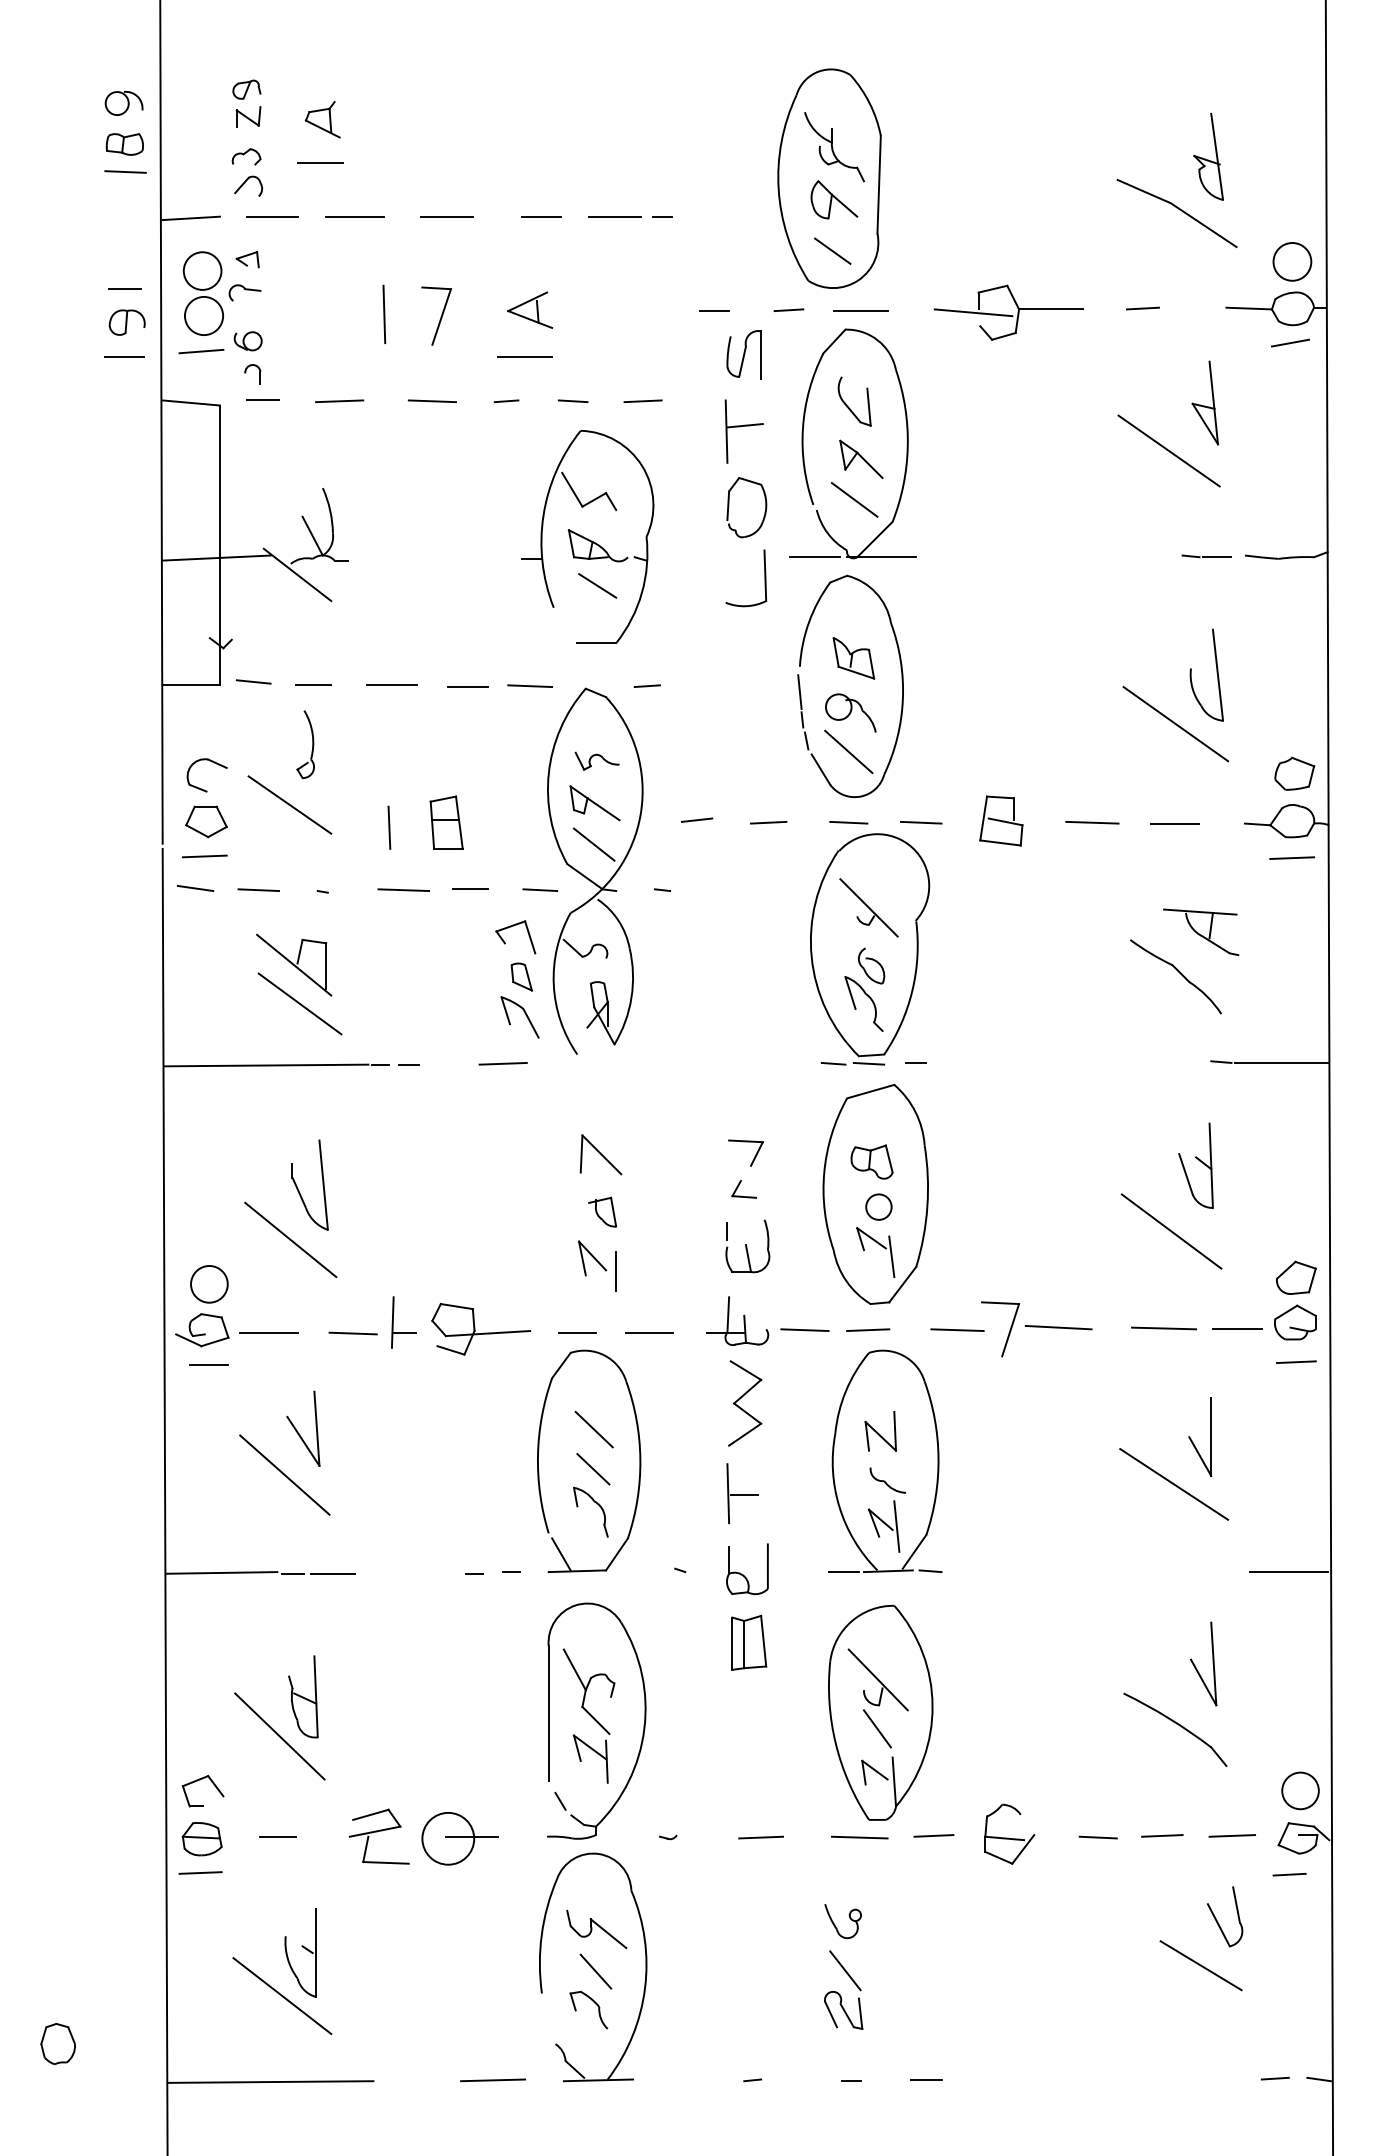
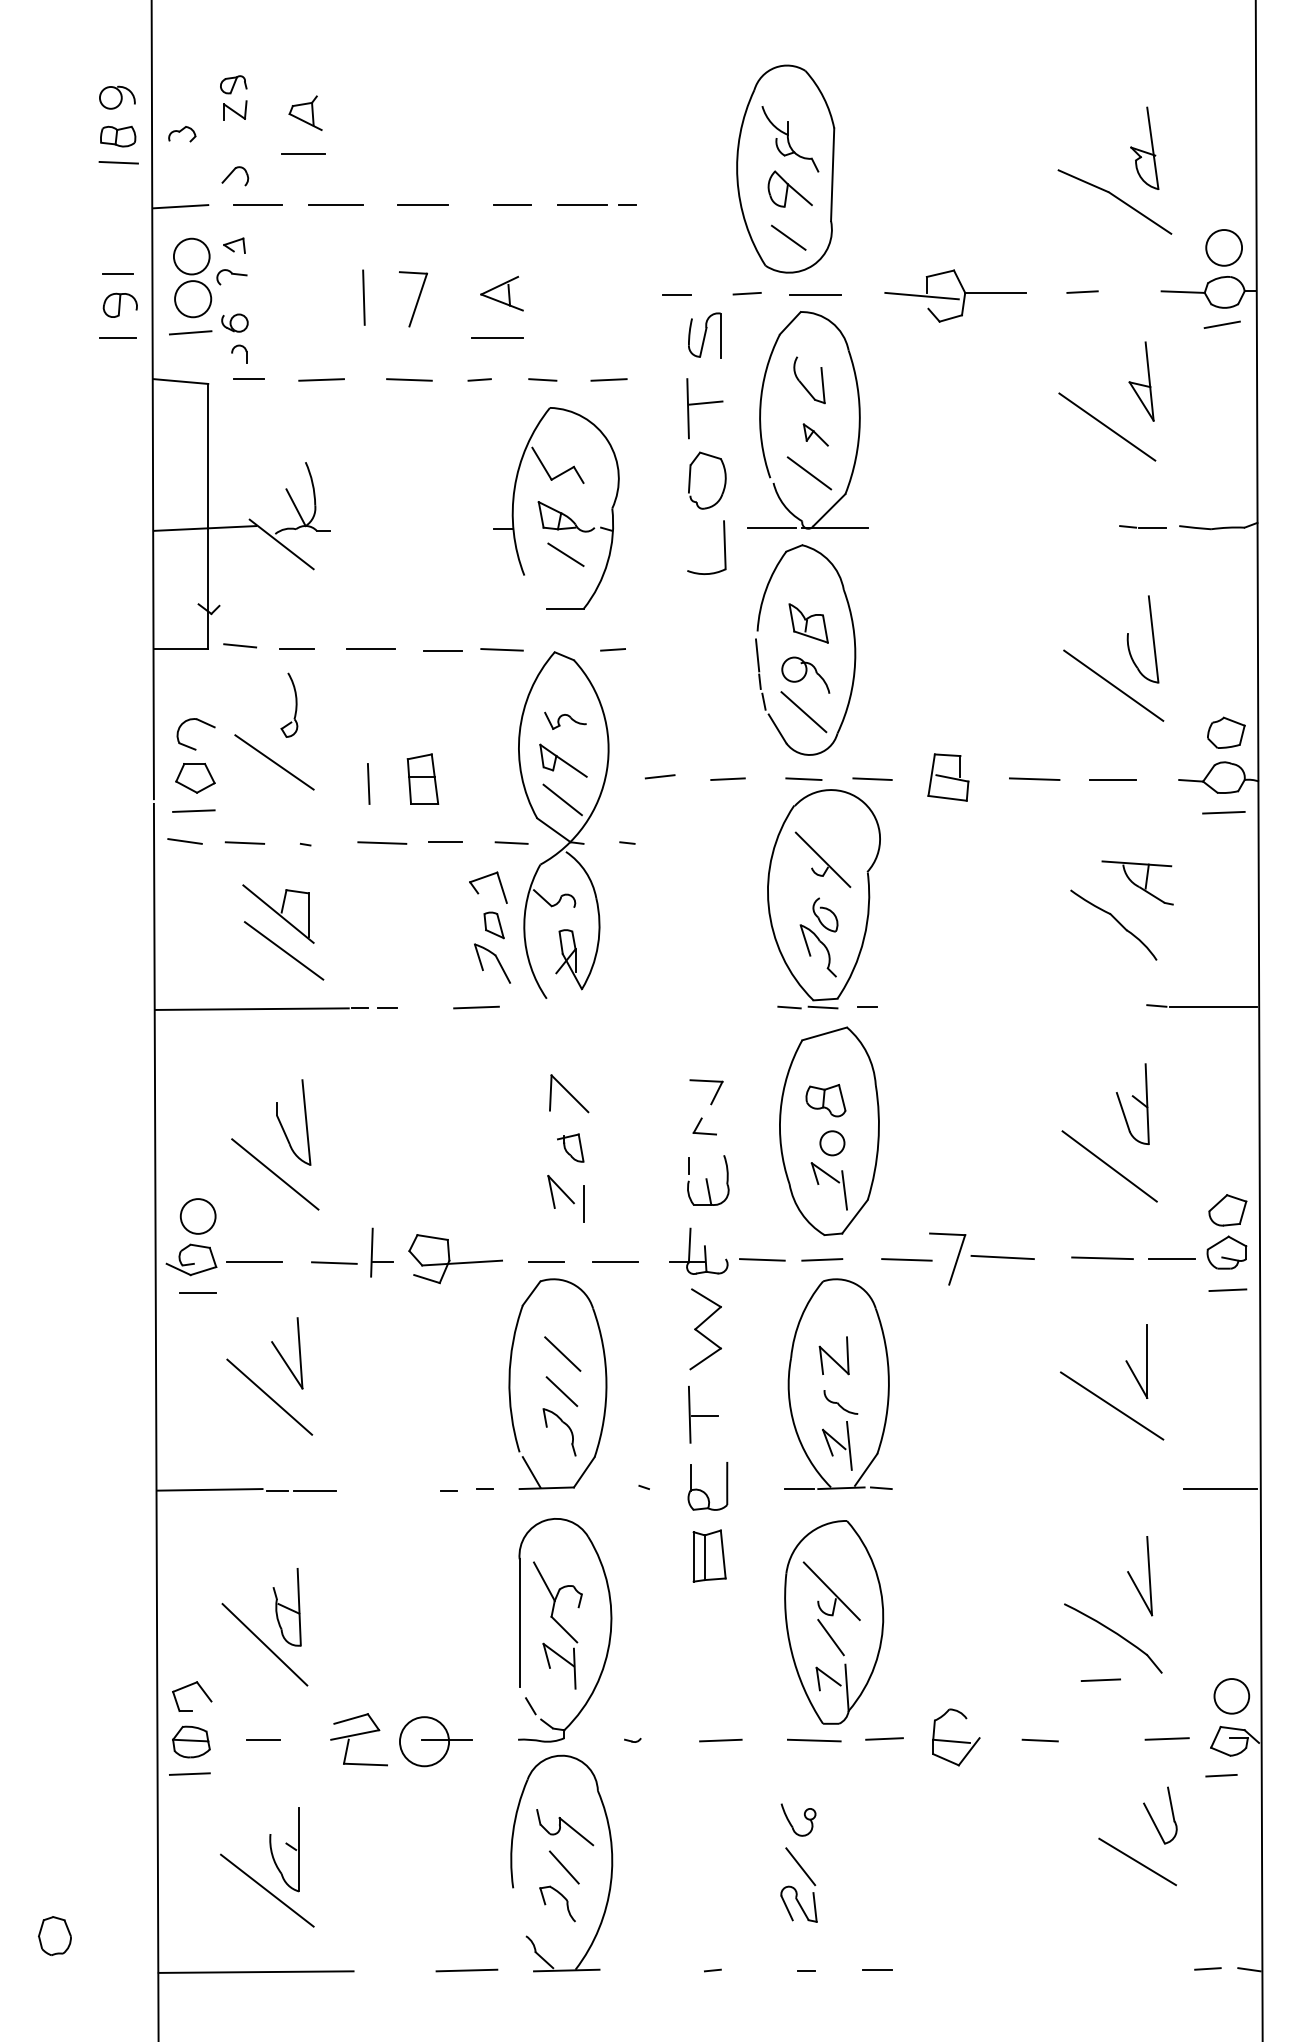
part: (246, 156) -> (182, 133), moved
part: (861, 459) -> (815, 435), size x0.6
line: (1162, 1835) -> (1101, 1679), moved

